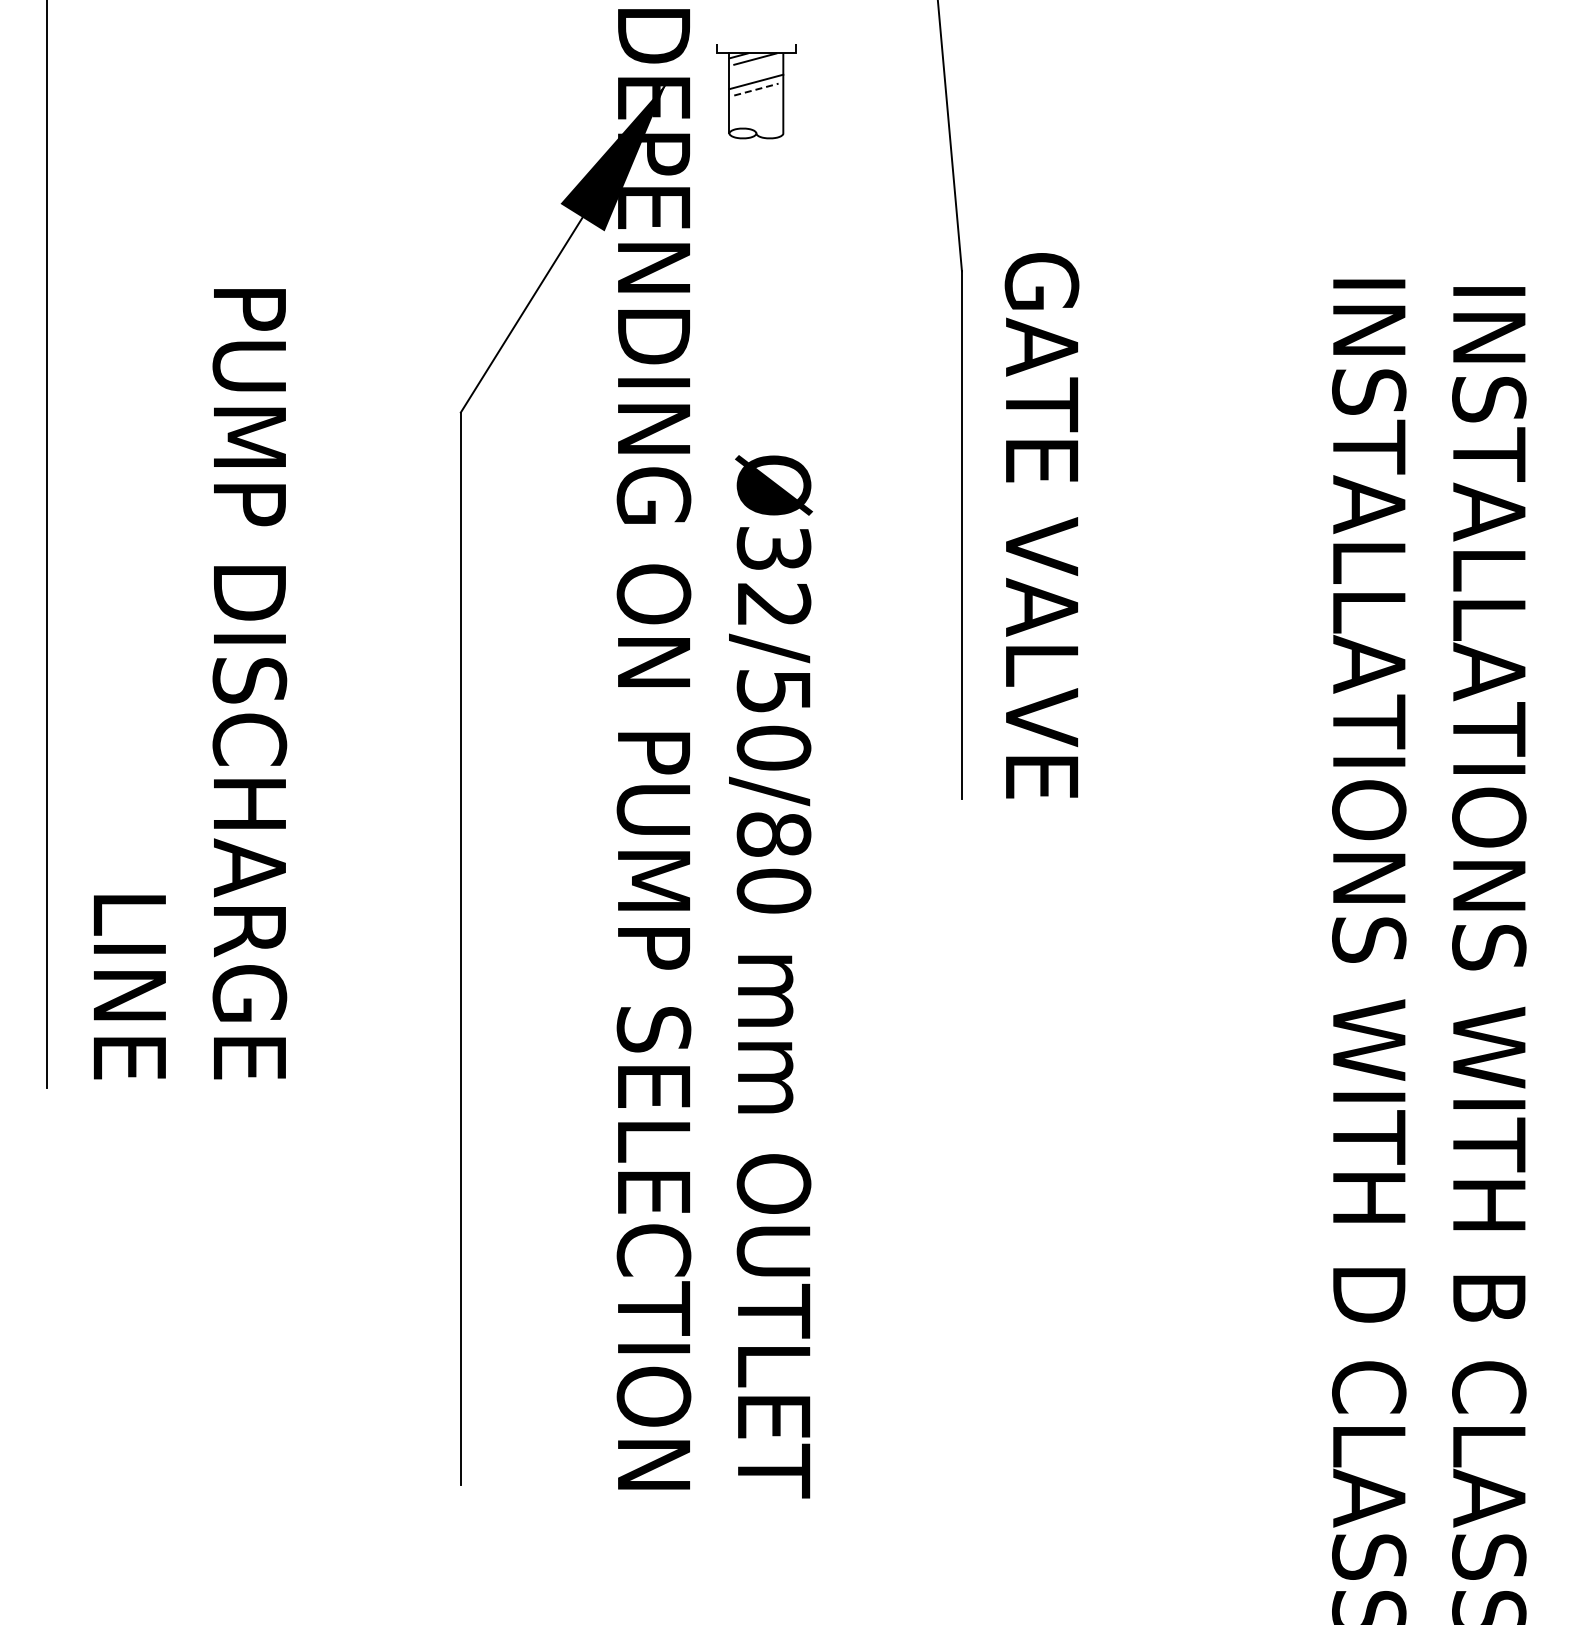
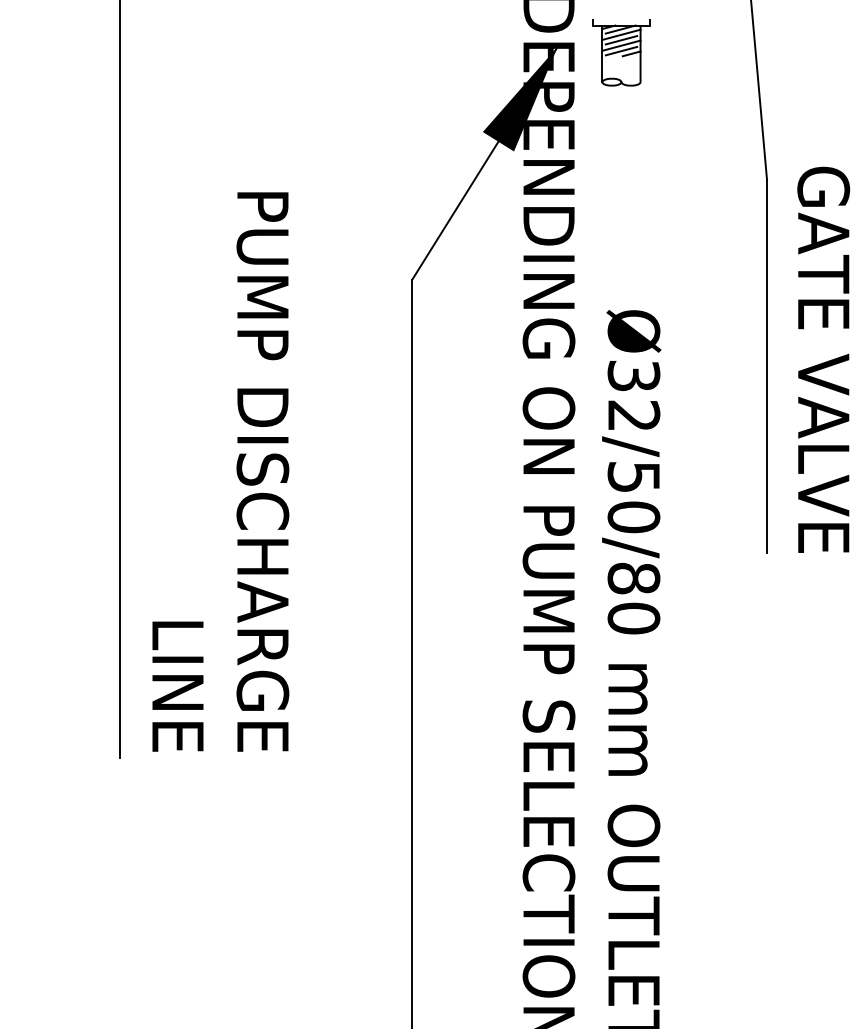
line: (756, 66) -> (621, 34), added
line: (756, 74) -> (621, 40), added
line: (756, 89) -> (621, 51), dashed -> solid
line: (770, 93) -> (631, 53), added

